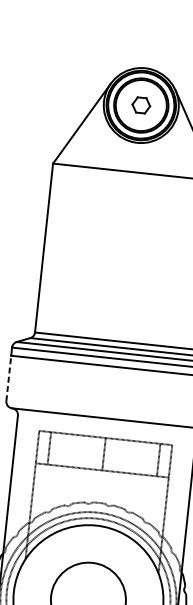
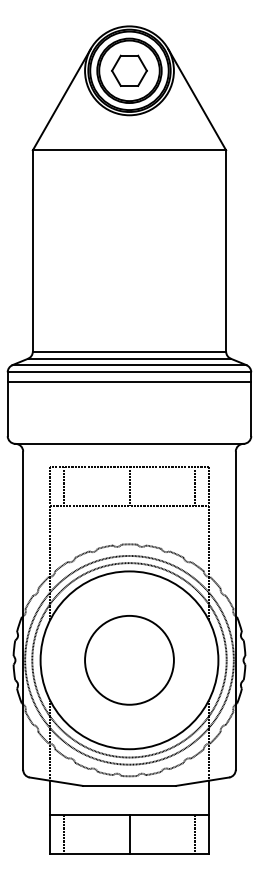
part: (141, 105) -> (129, 70), size x1.67
line: (8, 377) -> (7, 408), dashed -> solid

